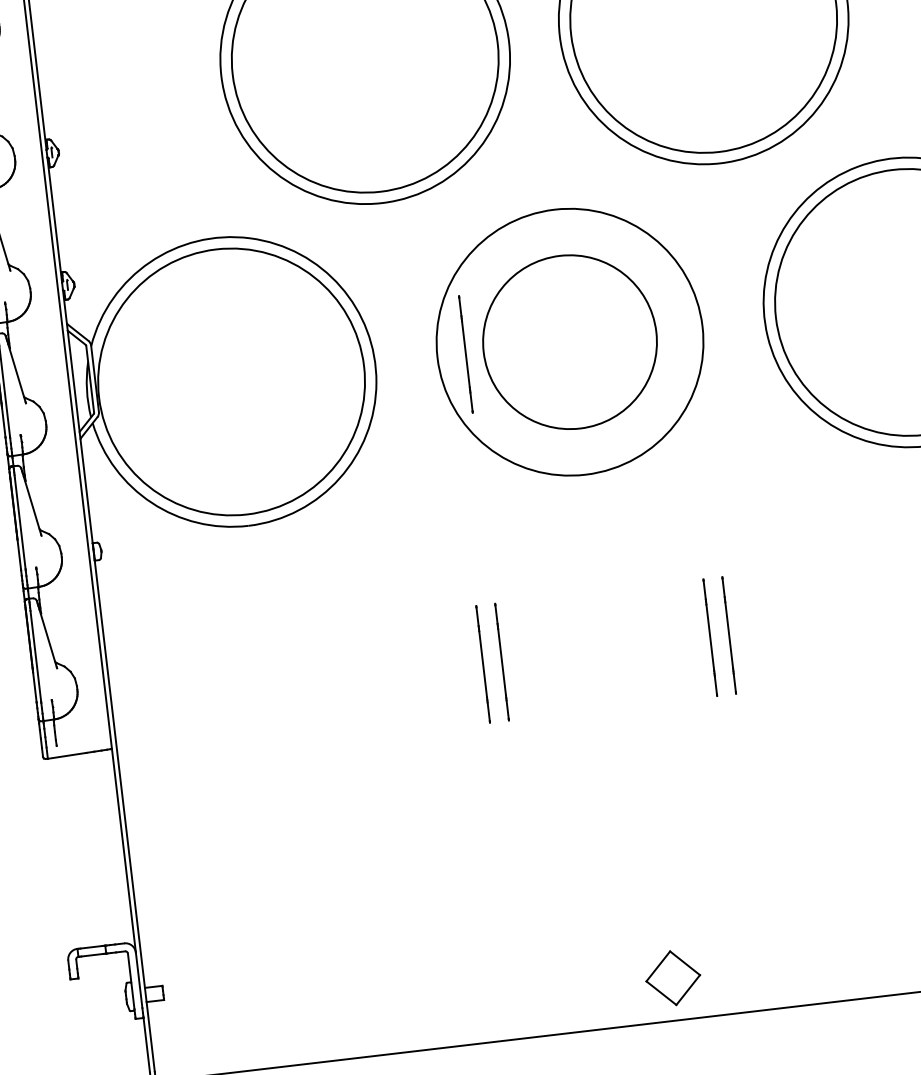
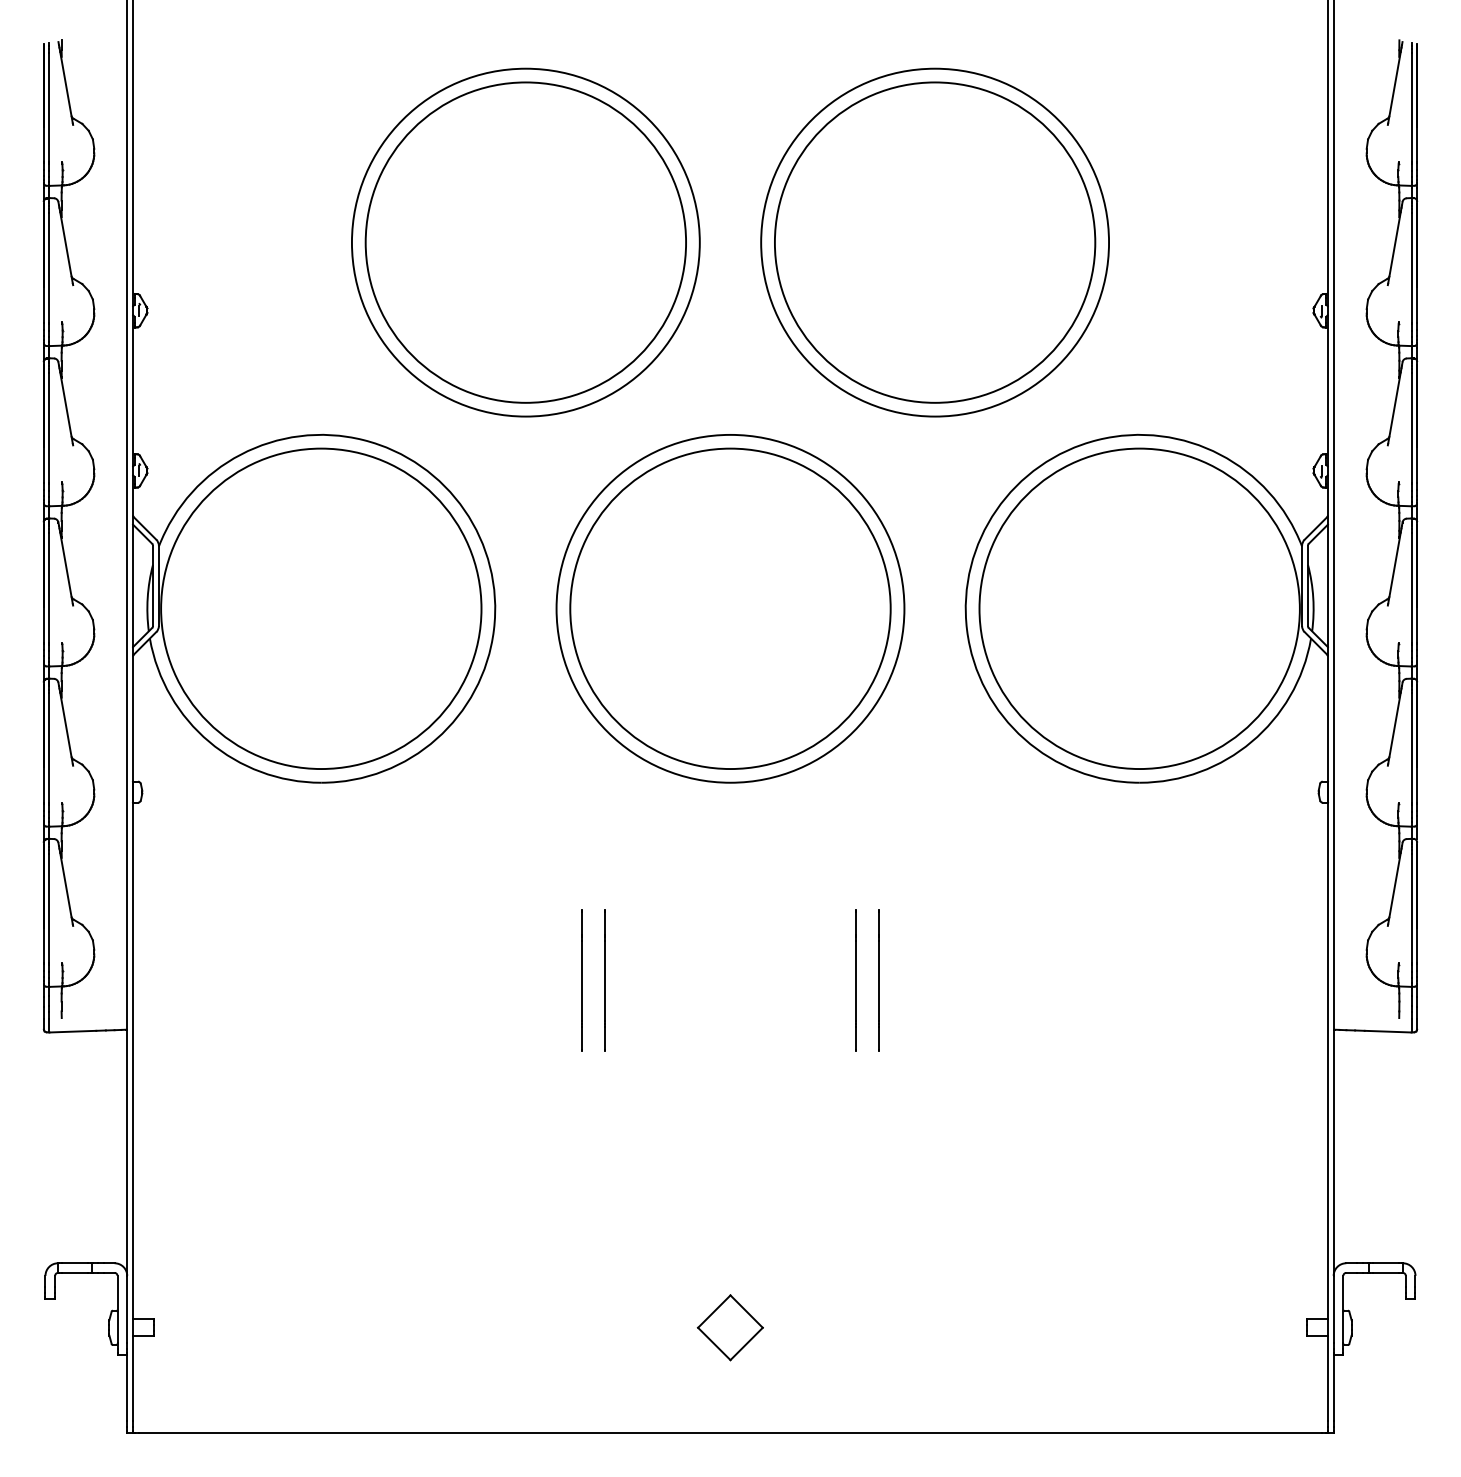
circle: (570, 341) -> (730, 608), size x1.67
line: (465, 354) -> (604, 608), removed
part: (672, 978) -> (729, 1327), moved

